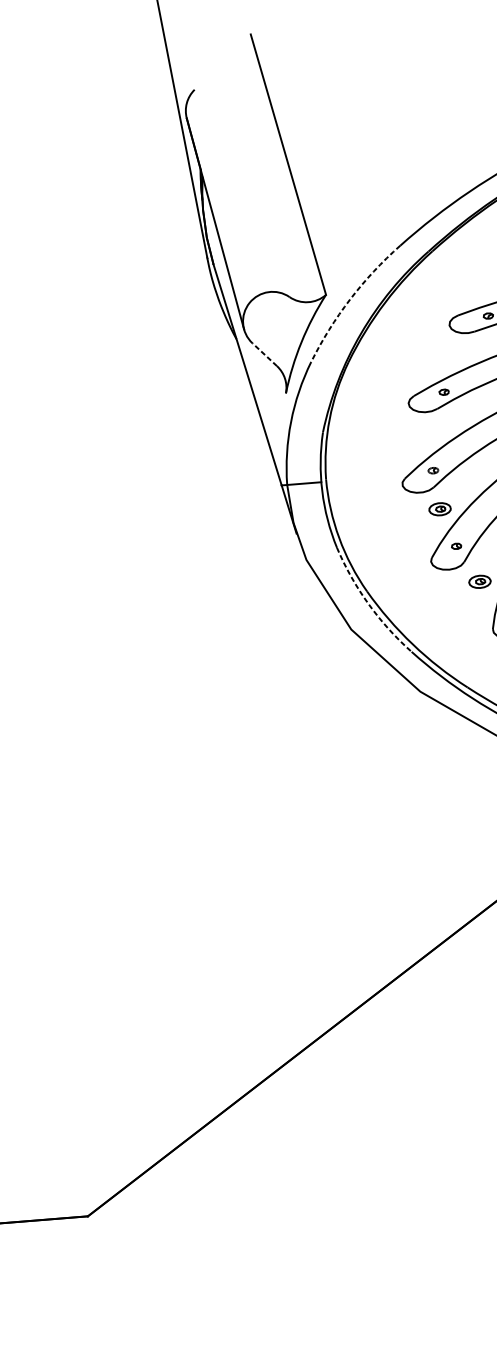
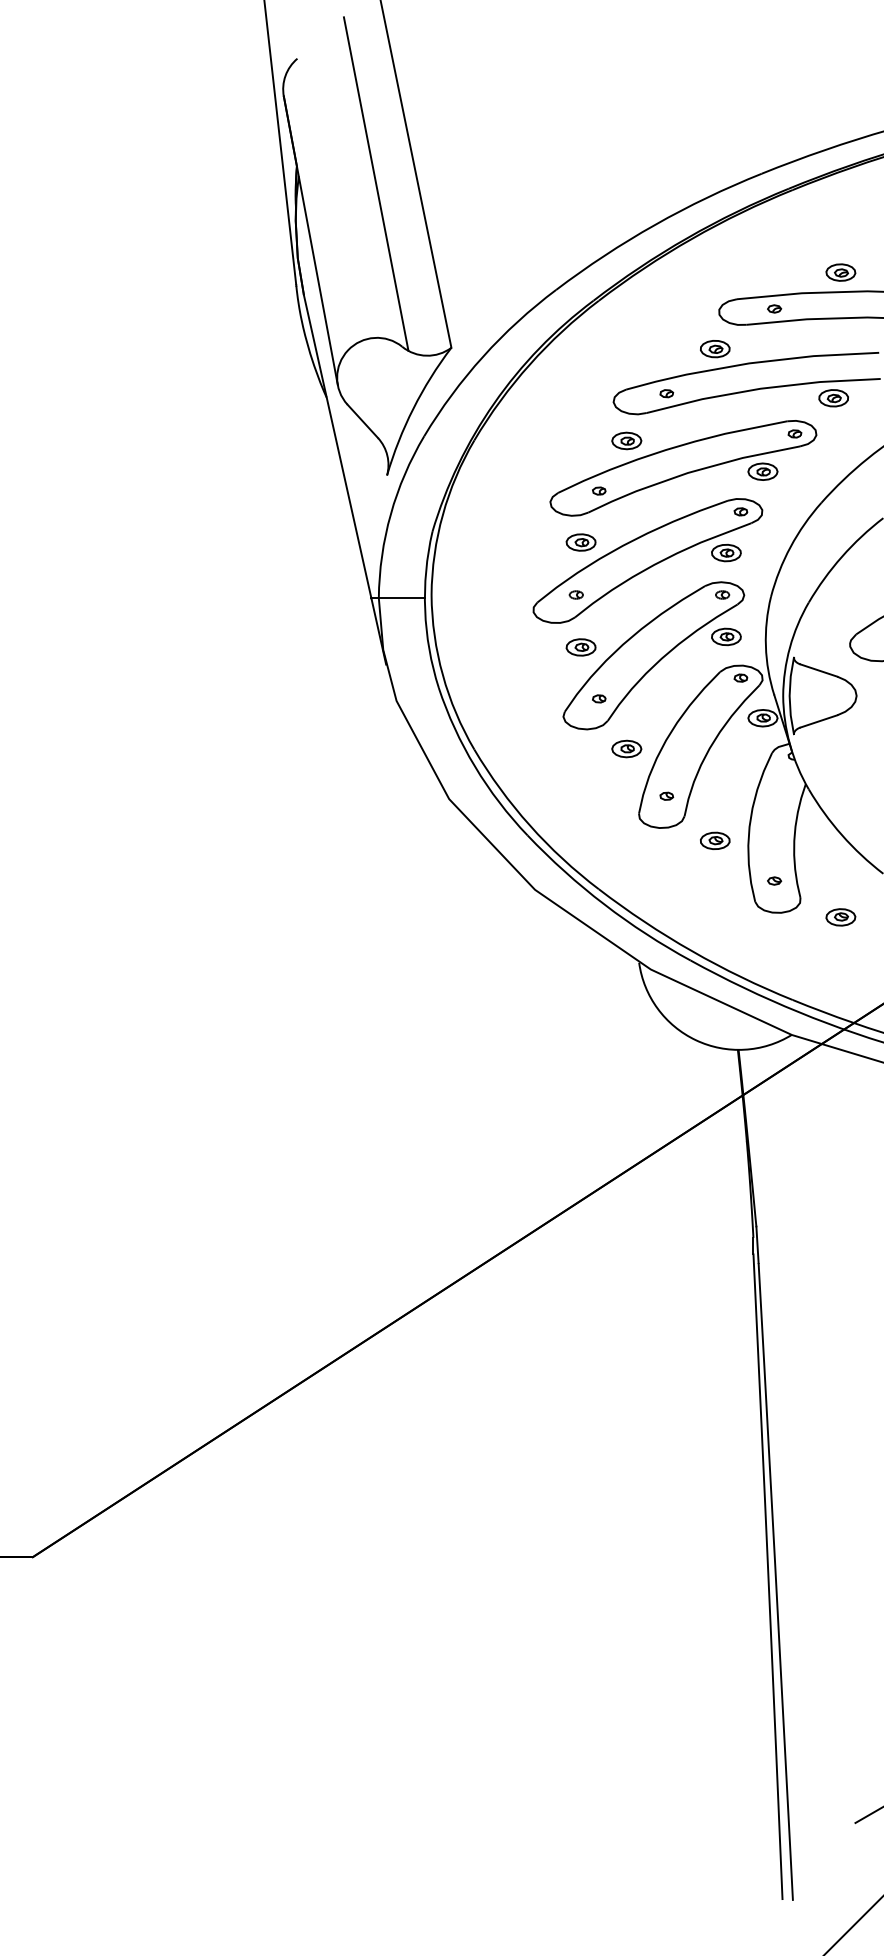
line: (259, 177) -> (375, 183), added
arc: (350, 299) -> (483, 356), dashed -> solid
part: (461, 353) -> (626, 440), added
line: (264, 354) -> (362, 421), dashed -> solid
part: (433, 431) -> (580, 542), added
arc: (368, 603) -> (475, 766), dashed -> solid

